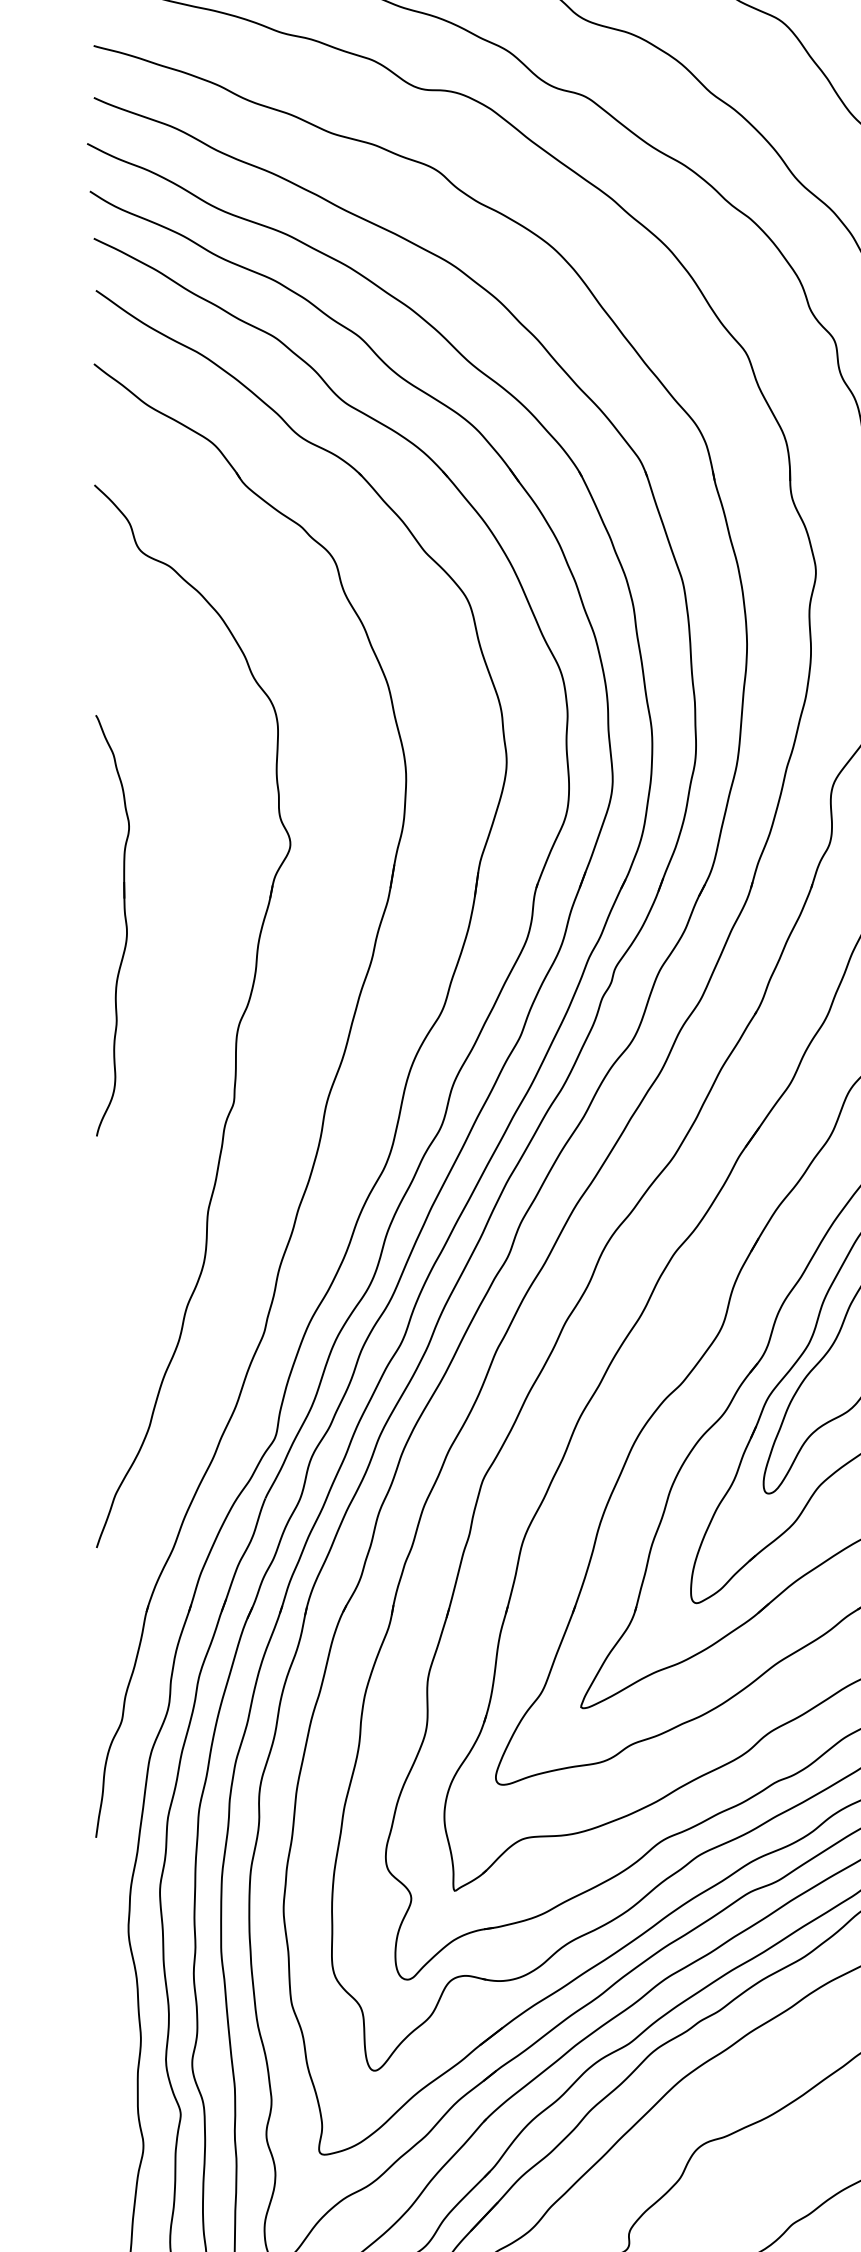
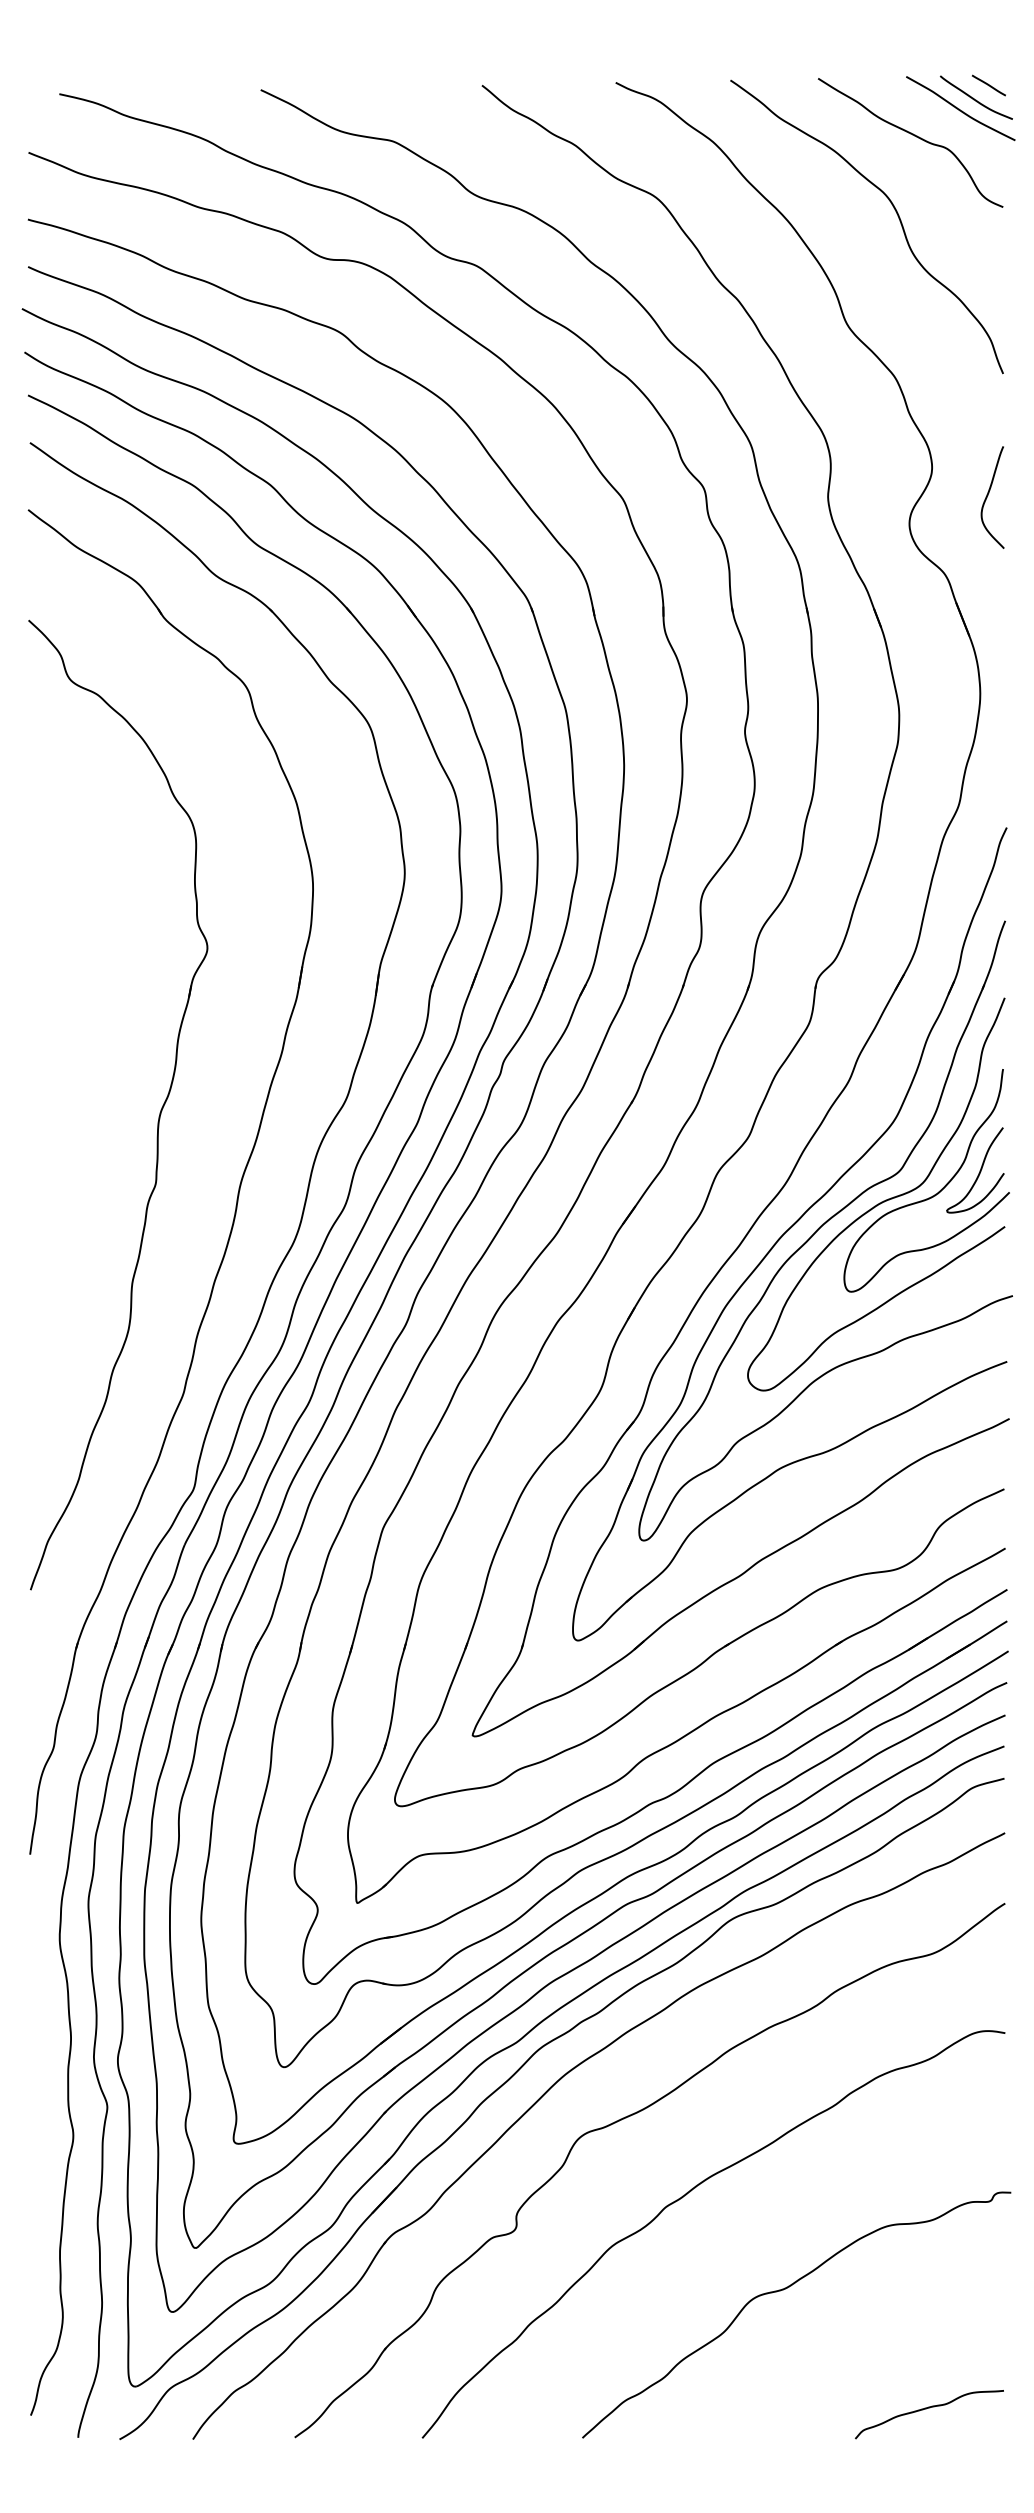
part: (124, 923) -> (56, 1020), removed

